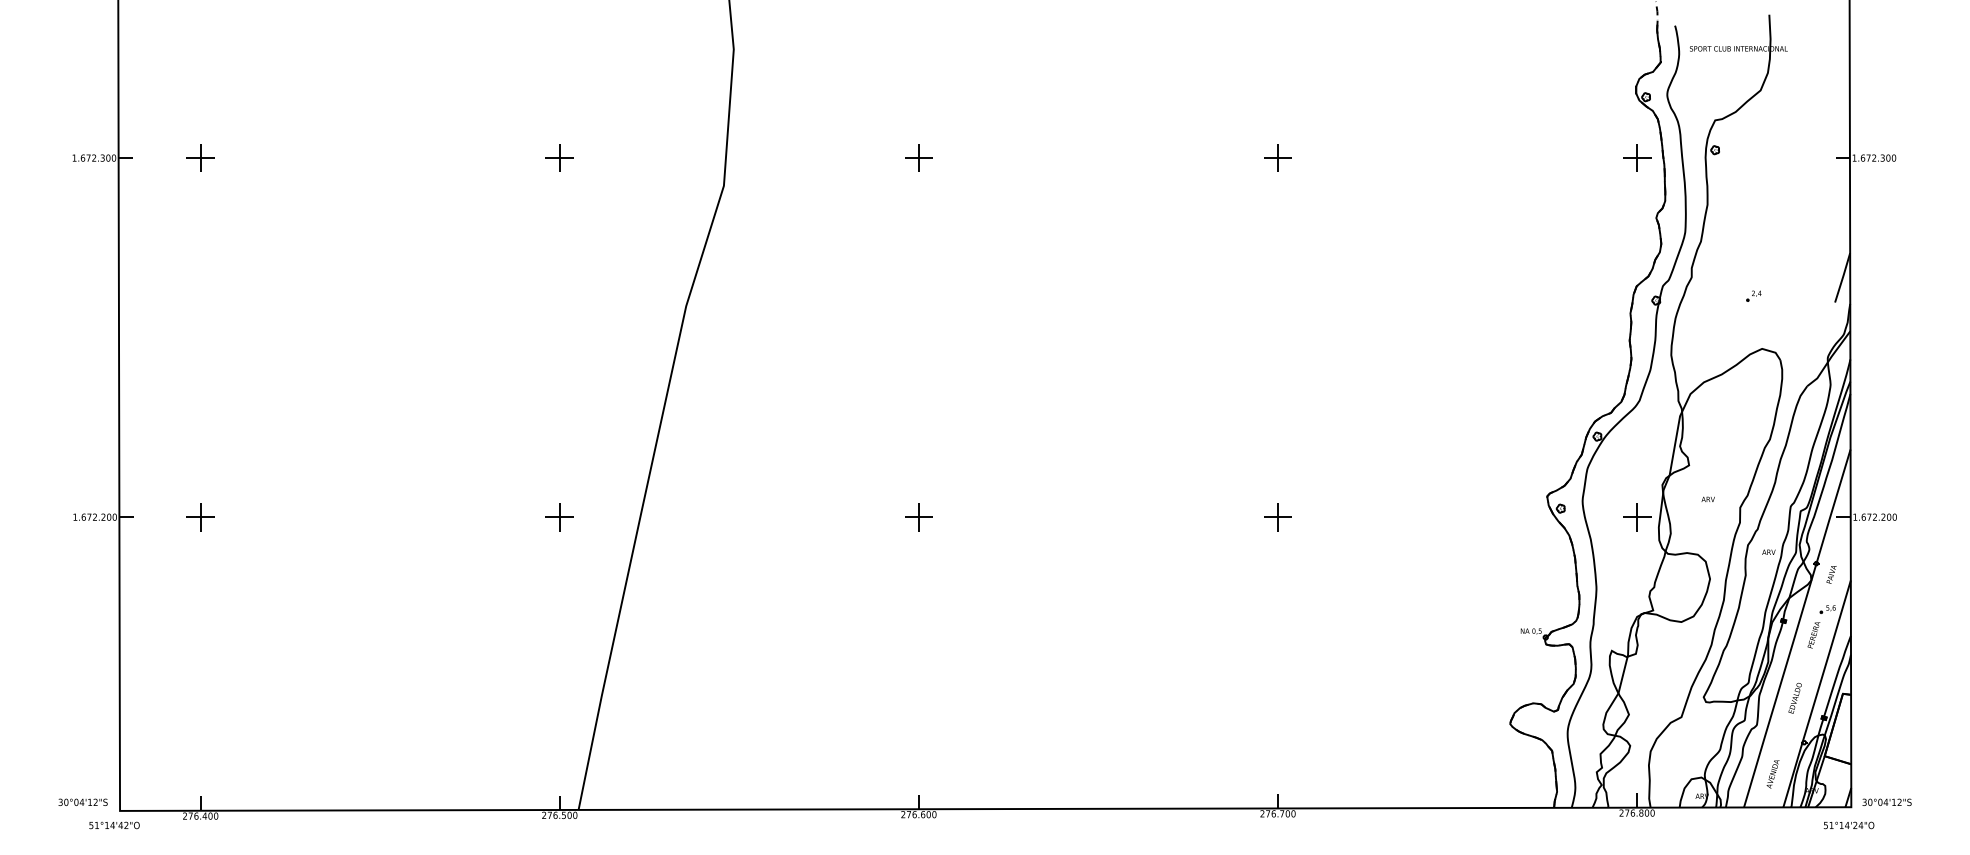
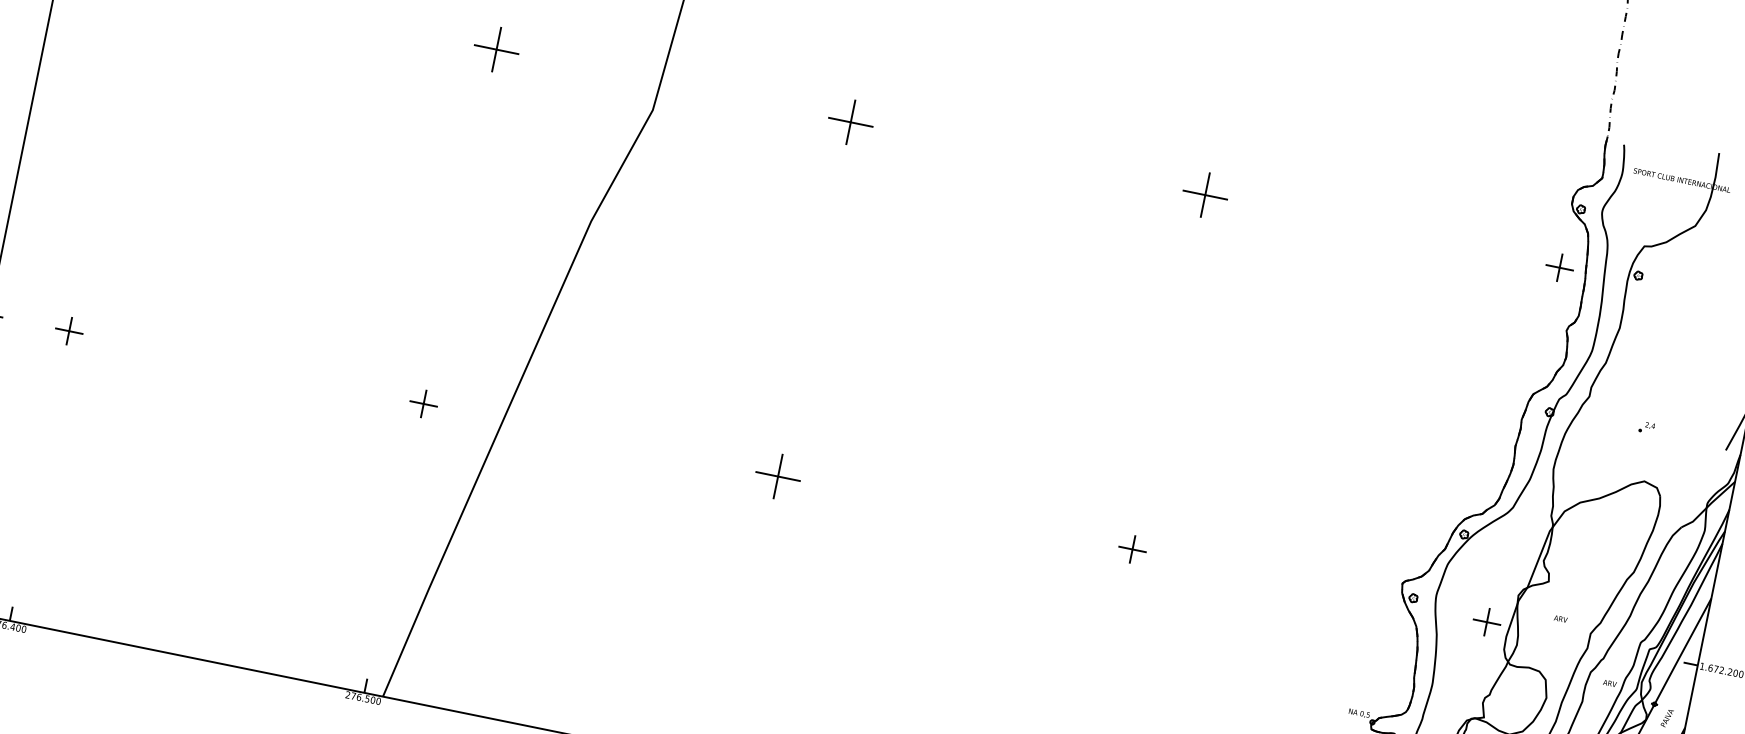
part: (559, 157) -> (496, 48), size x1.6
part: (918, 157) -> (850, 121), size x1.6
part: (1277, 157) -> (1204, 194), size x1.6
part: (918, 517) -> (777, 476), size x1.6

